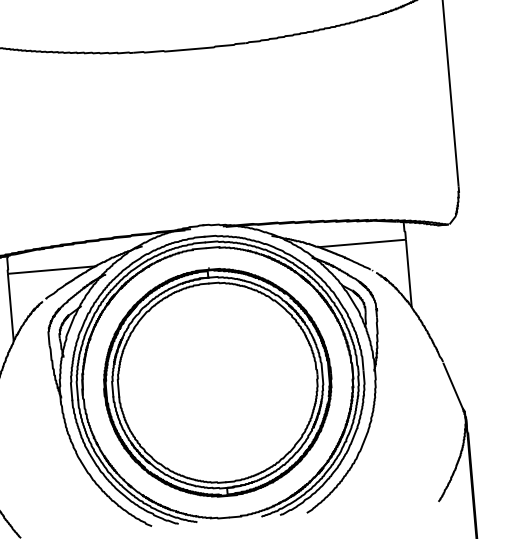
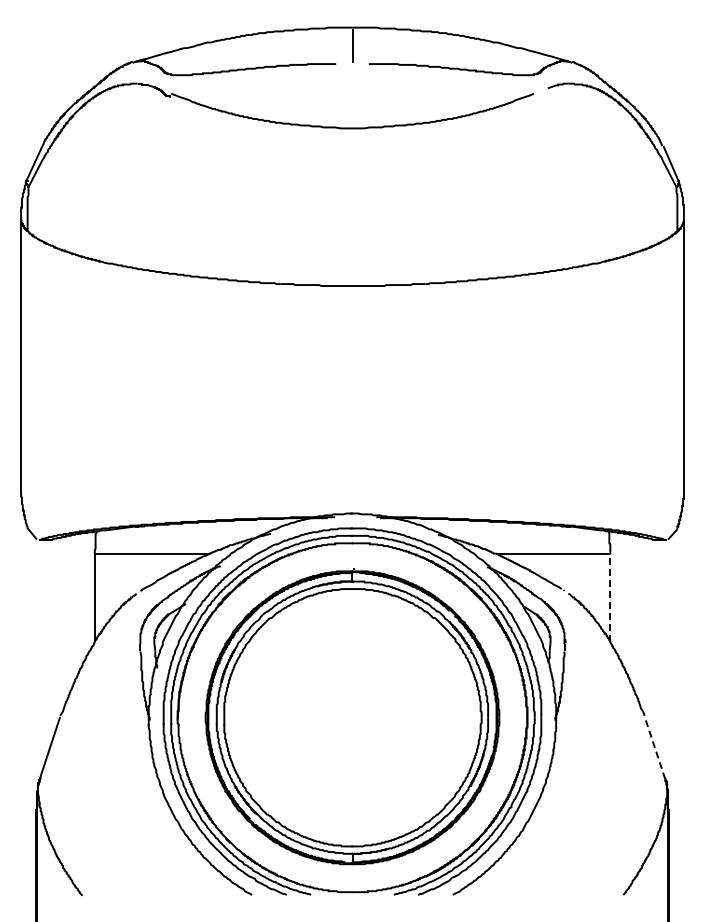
line: (409, 273) -> (610, 598), solid -> dashed
line: (452, 386) -> (654, 748), solid -> dashed

